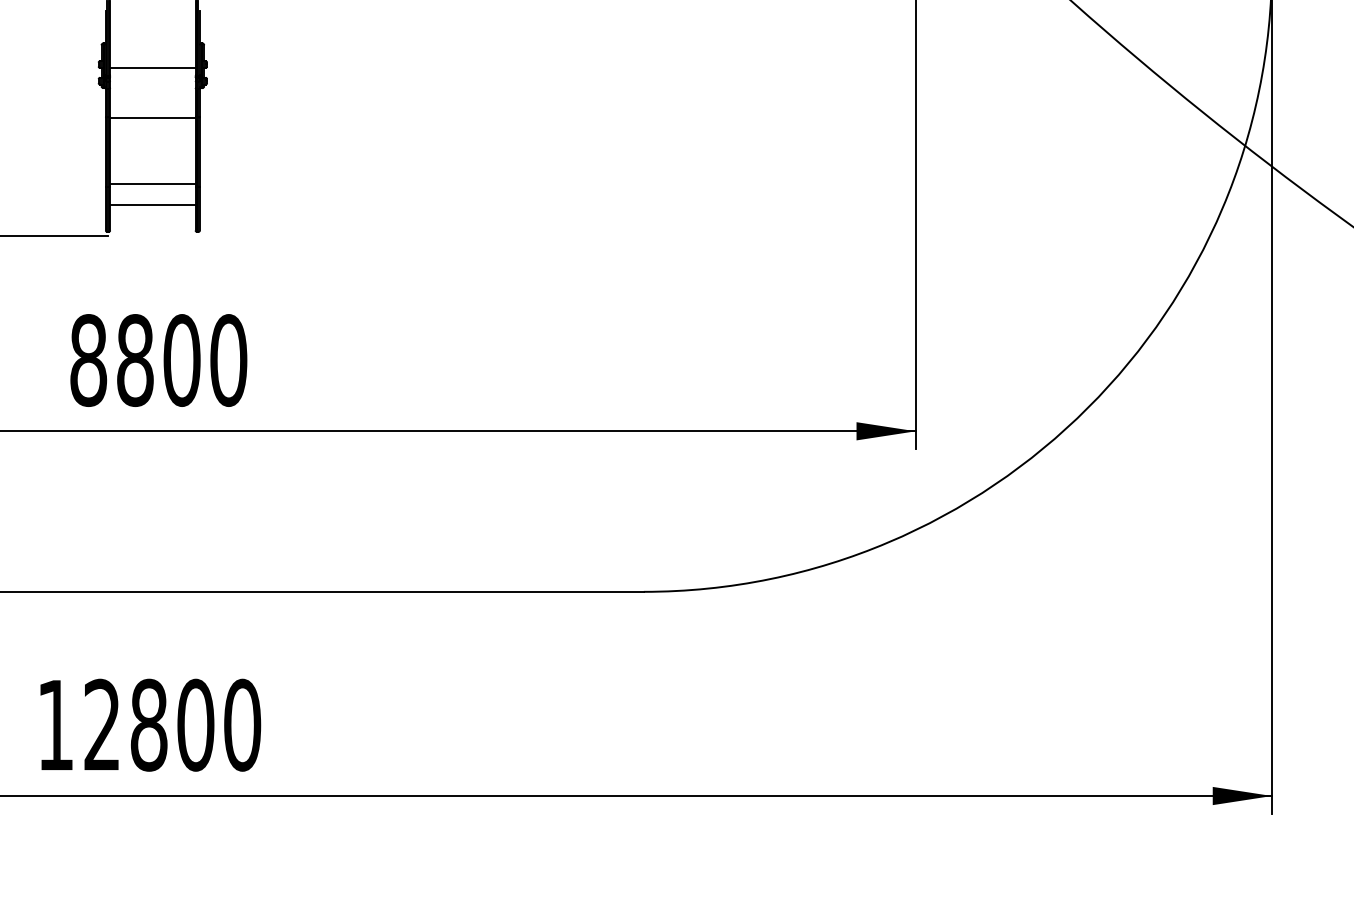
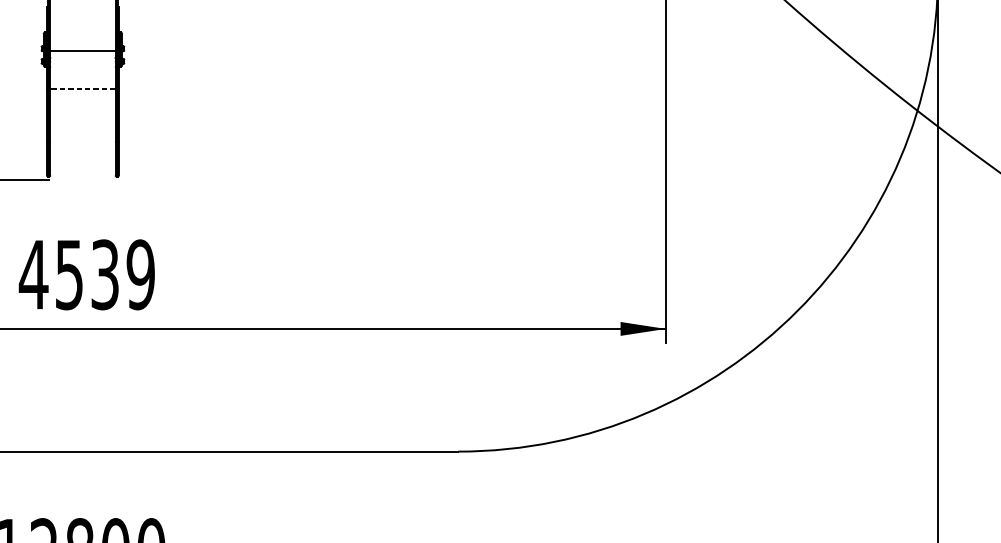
line: (152, 117) -> (82, 89), solid -> dashed
line: (152, 183) -> (82, 139), removed
line: (152, 204) -> (82, 155), removed
text: (158, 360) -> (87, 274), 8800 -> 4539

